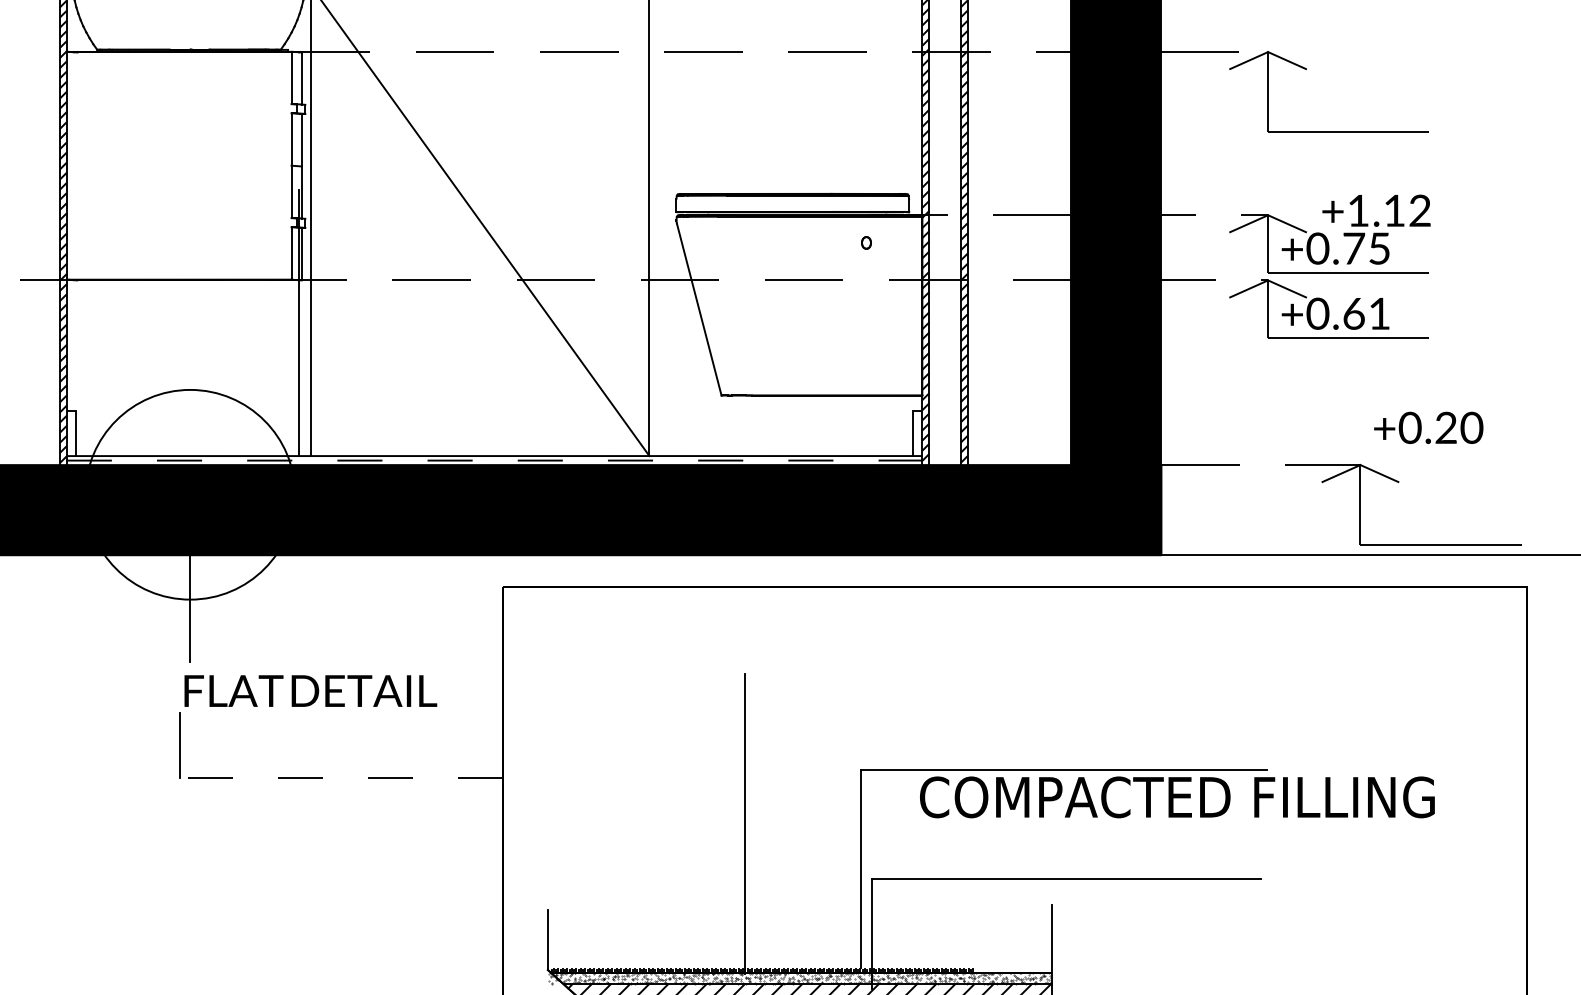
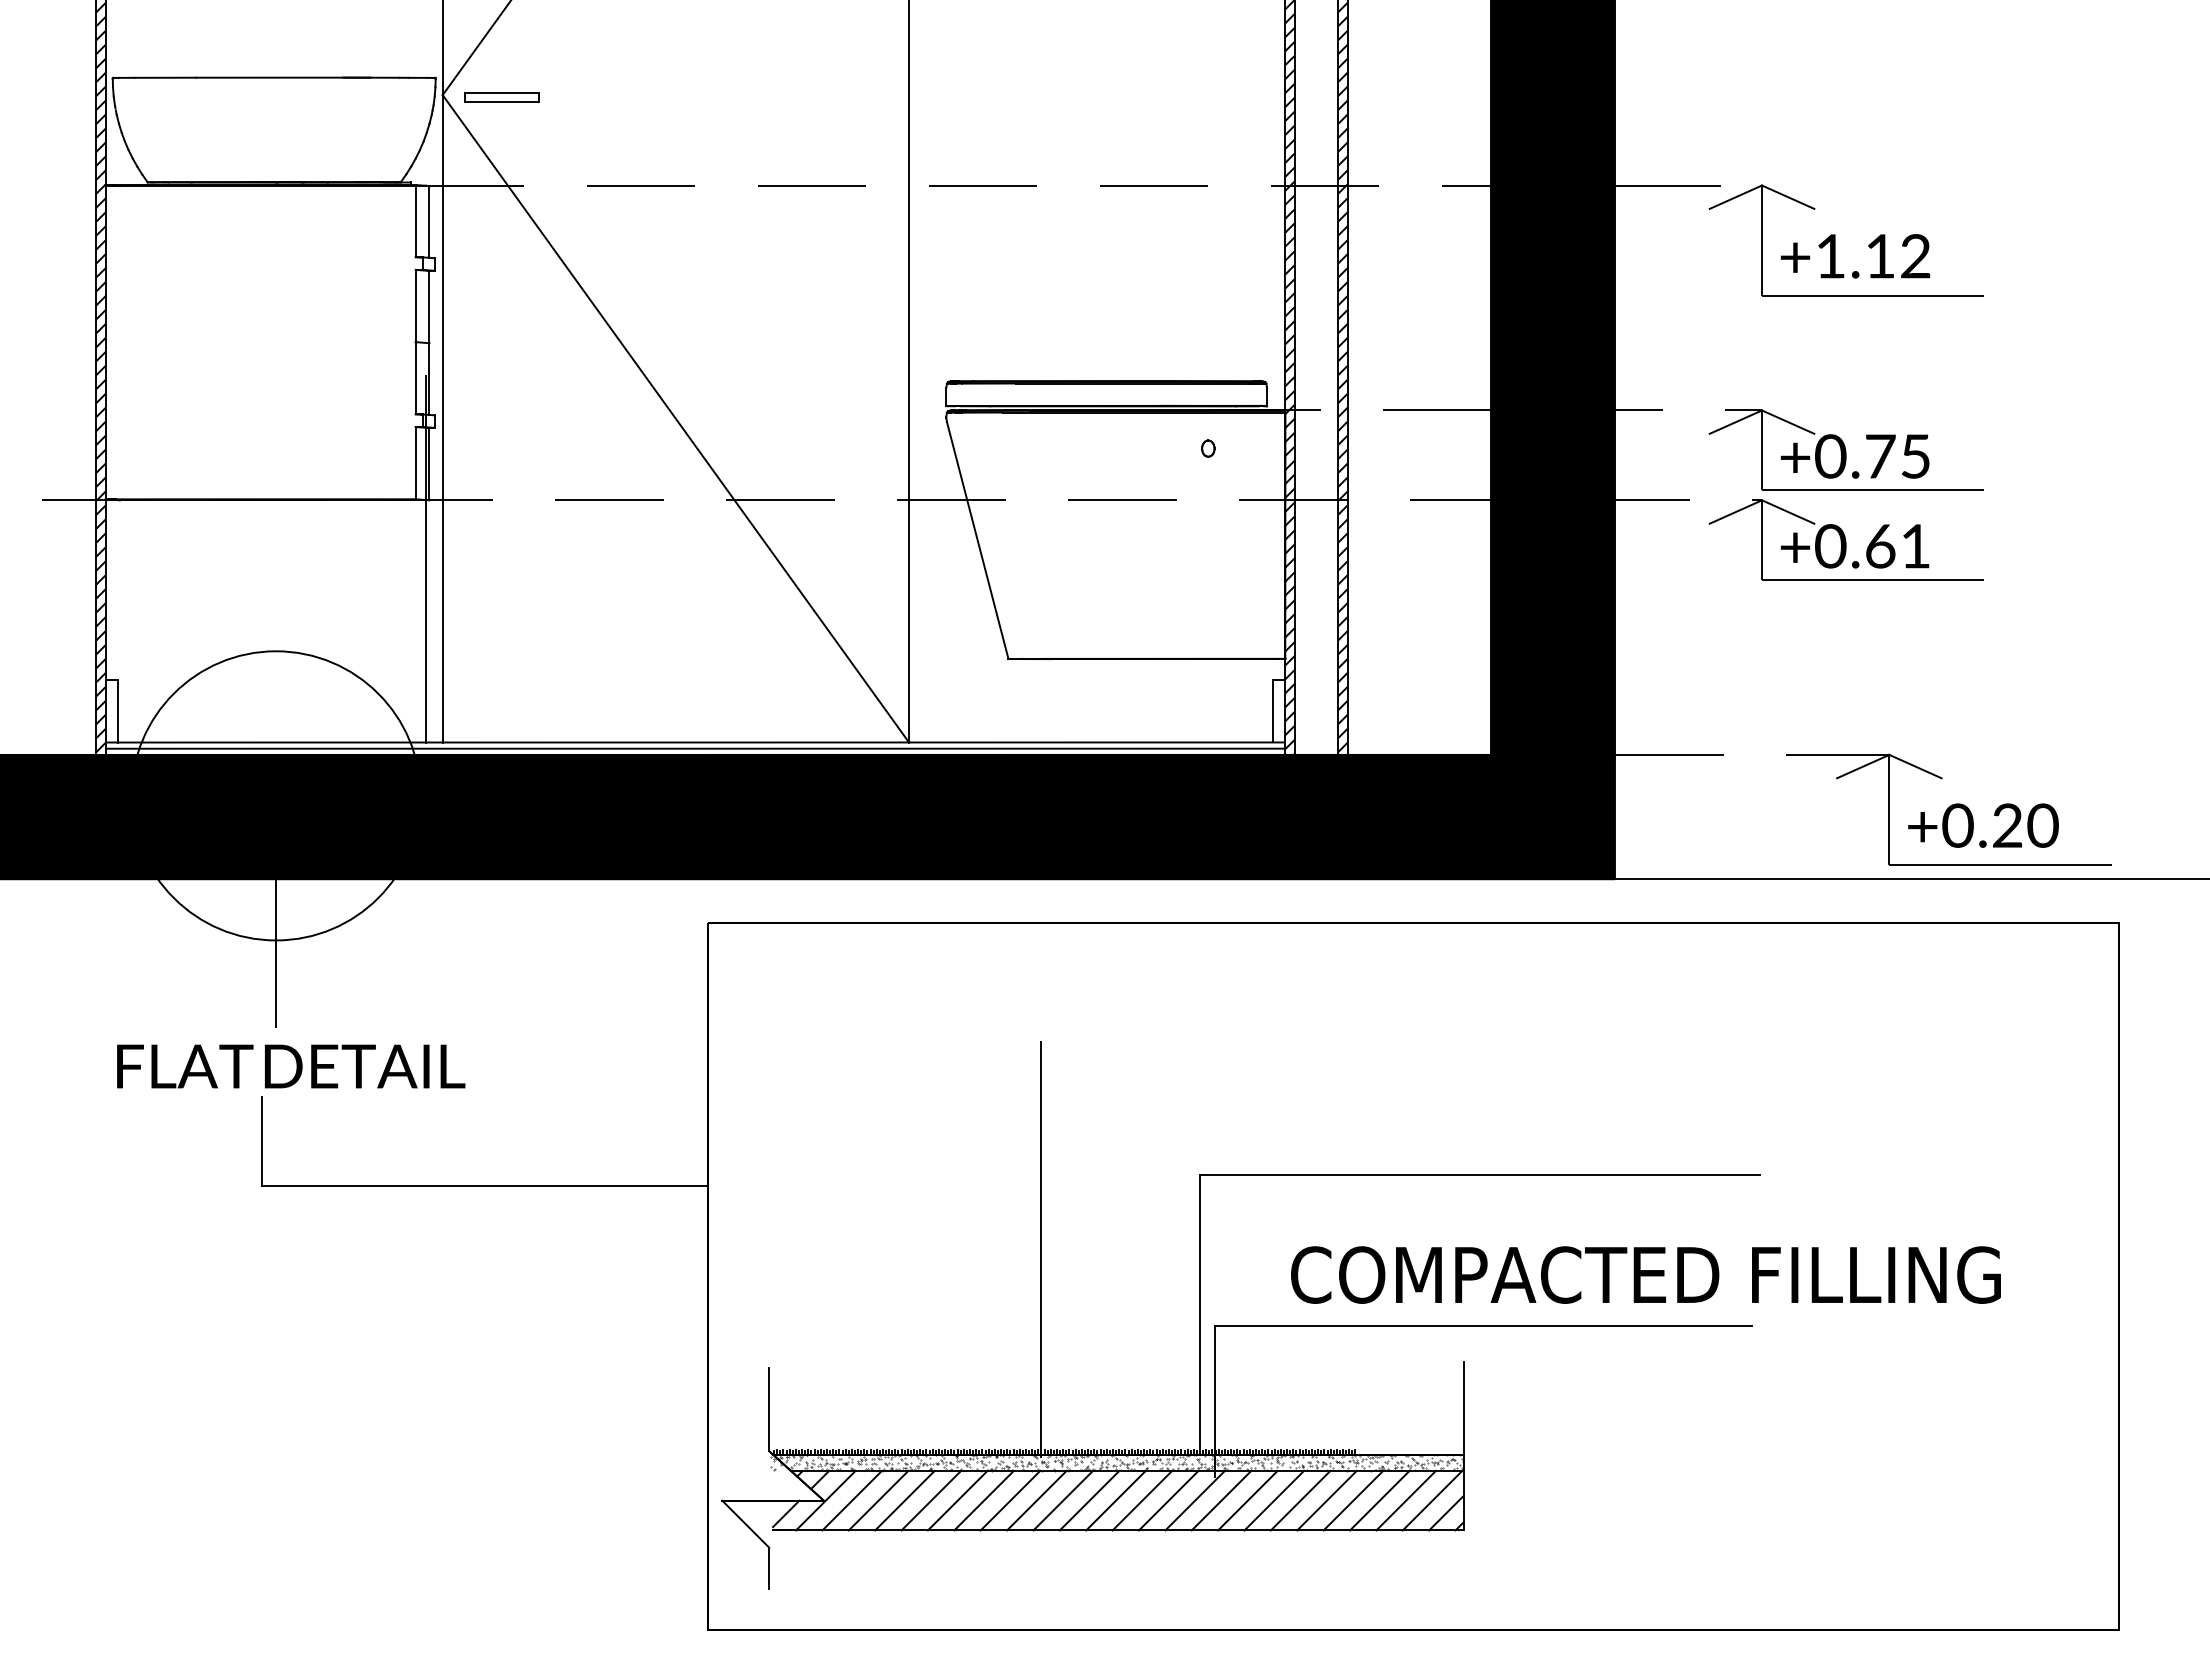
text: (1376, 210) -> (1855, 256), moved
text: (1428, 427) -> (1983, 825), moved
line: (494, 460) -> (695, 748), dashed -> solid
text: (311, 691) -> (291, 1066), moved
line: (342, 778) -> (485, 1186), dashed -> solid
text: (1177, 796) -> (1645, 1274), moved

